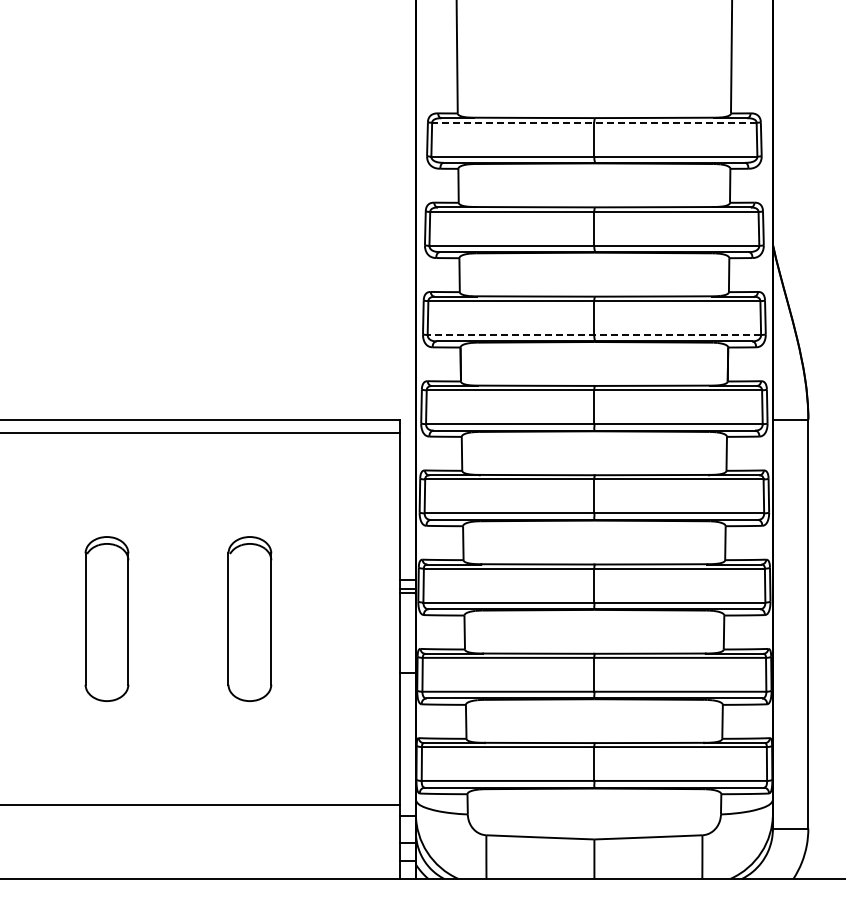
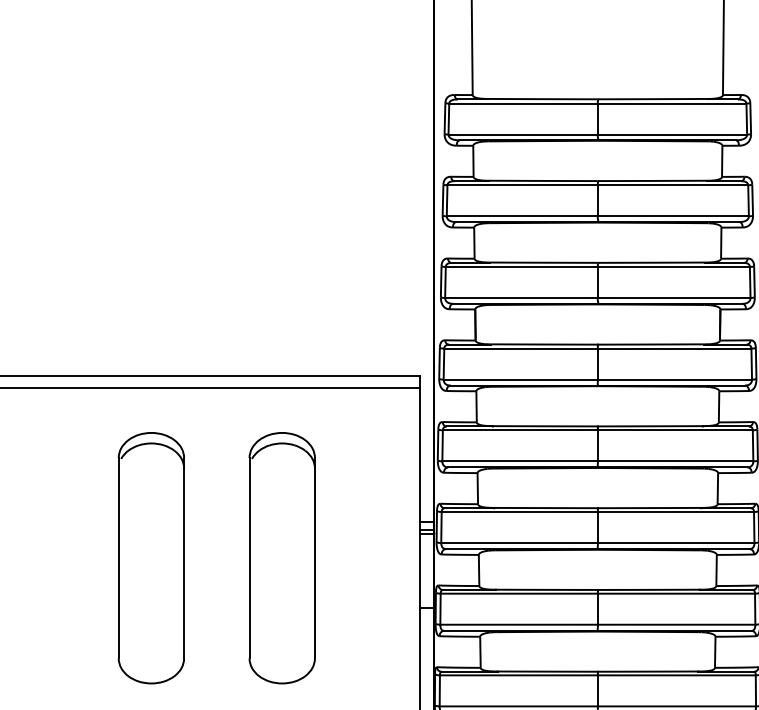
line: (593, 122) -> (597, 103), dashed -> solid
line: (594, 335) -> (597, 298), dashed -> solid
part: (106, 618) -> (150, 557), size x1.67
part: (249, 618) -> (281, 557), size x1.67

